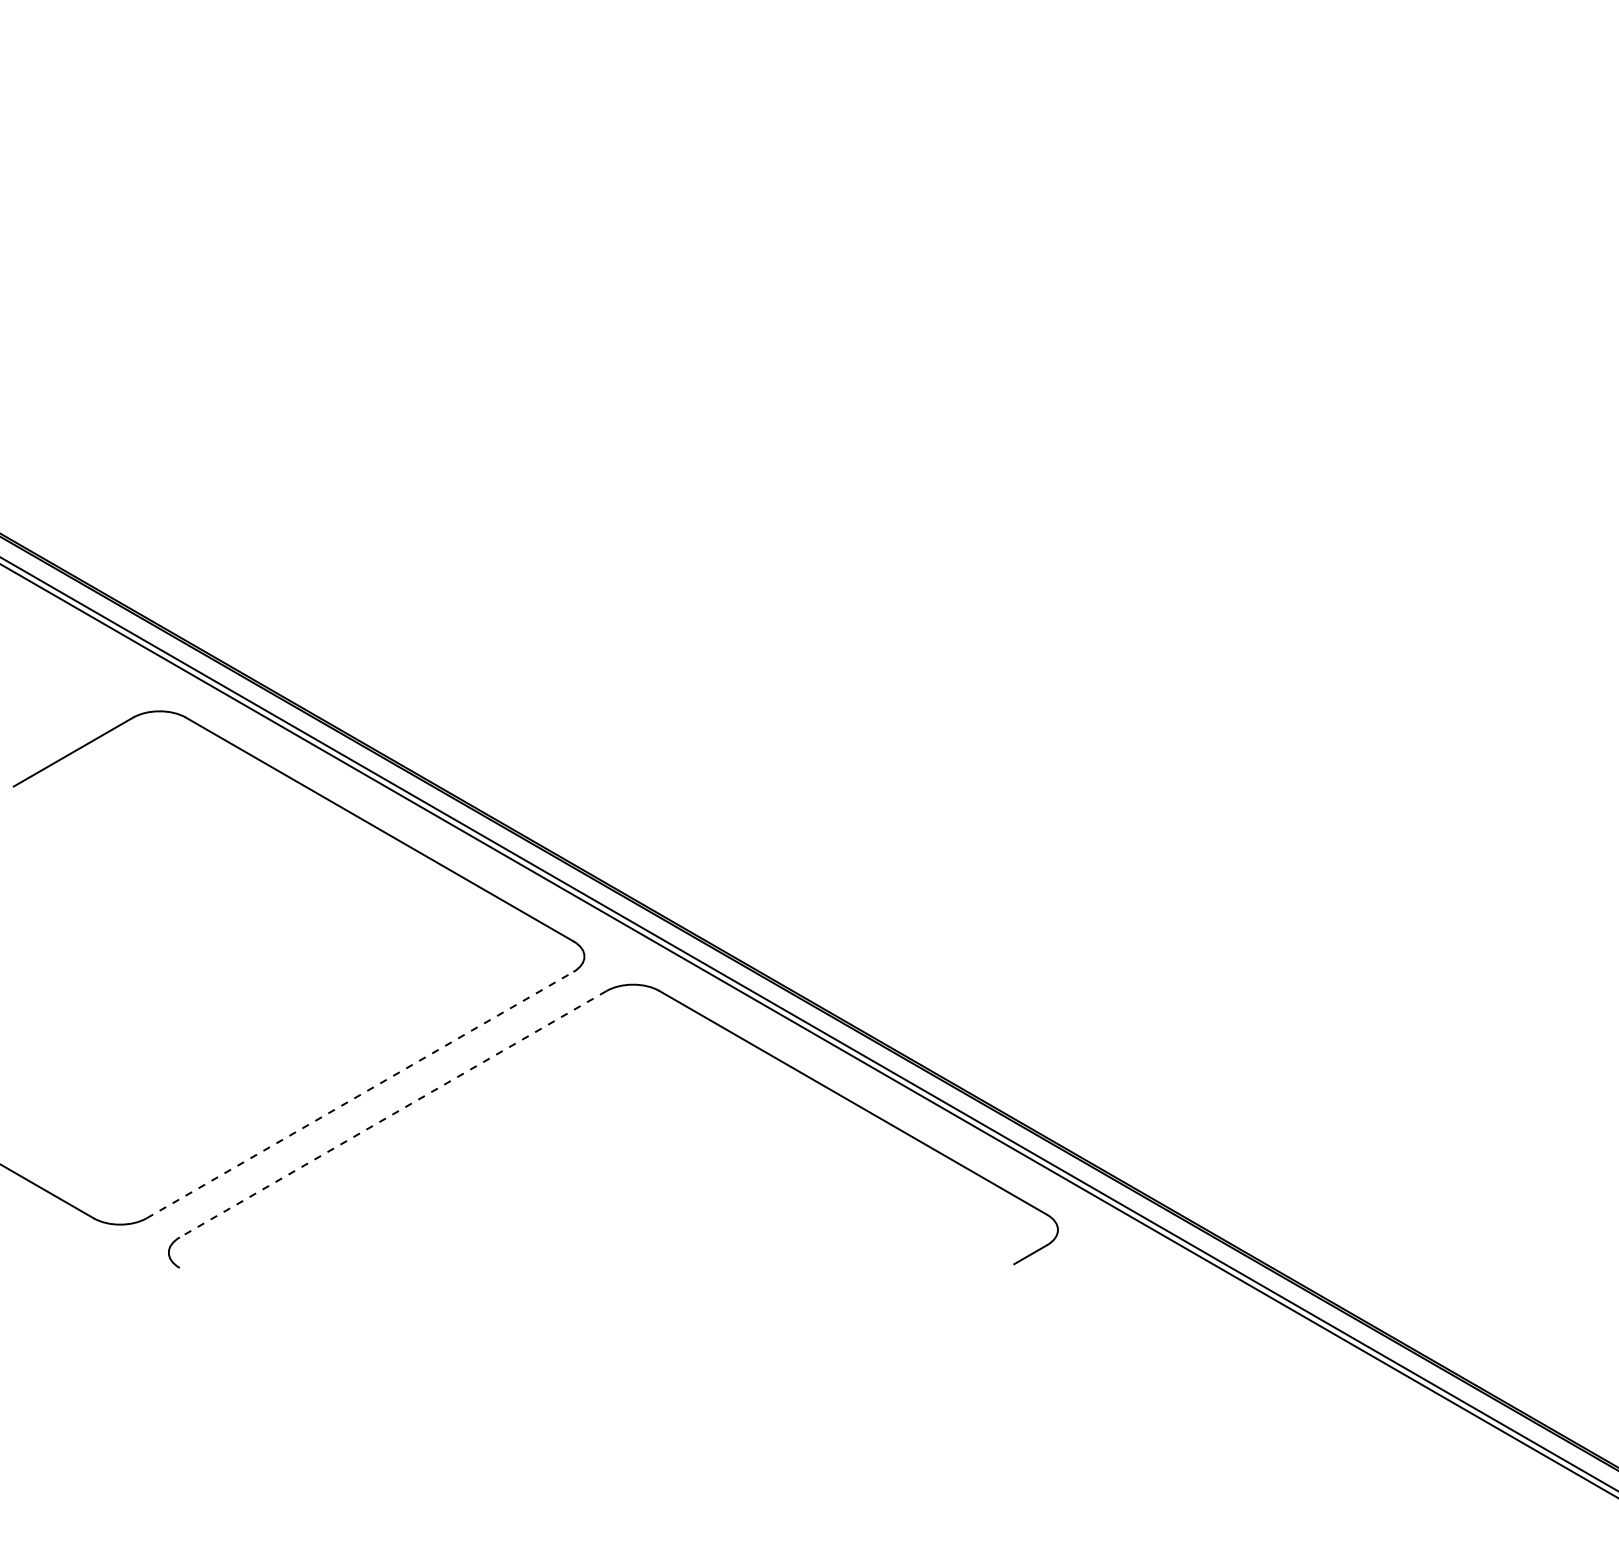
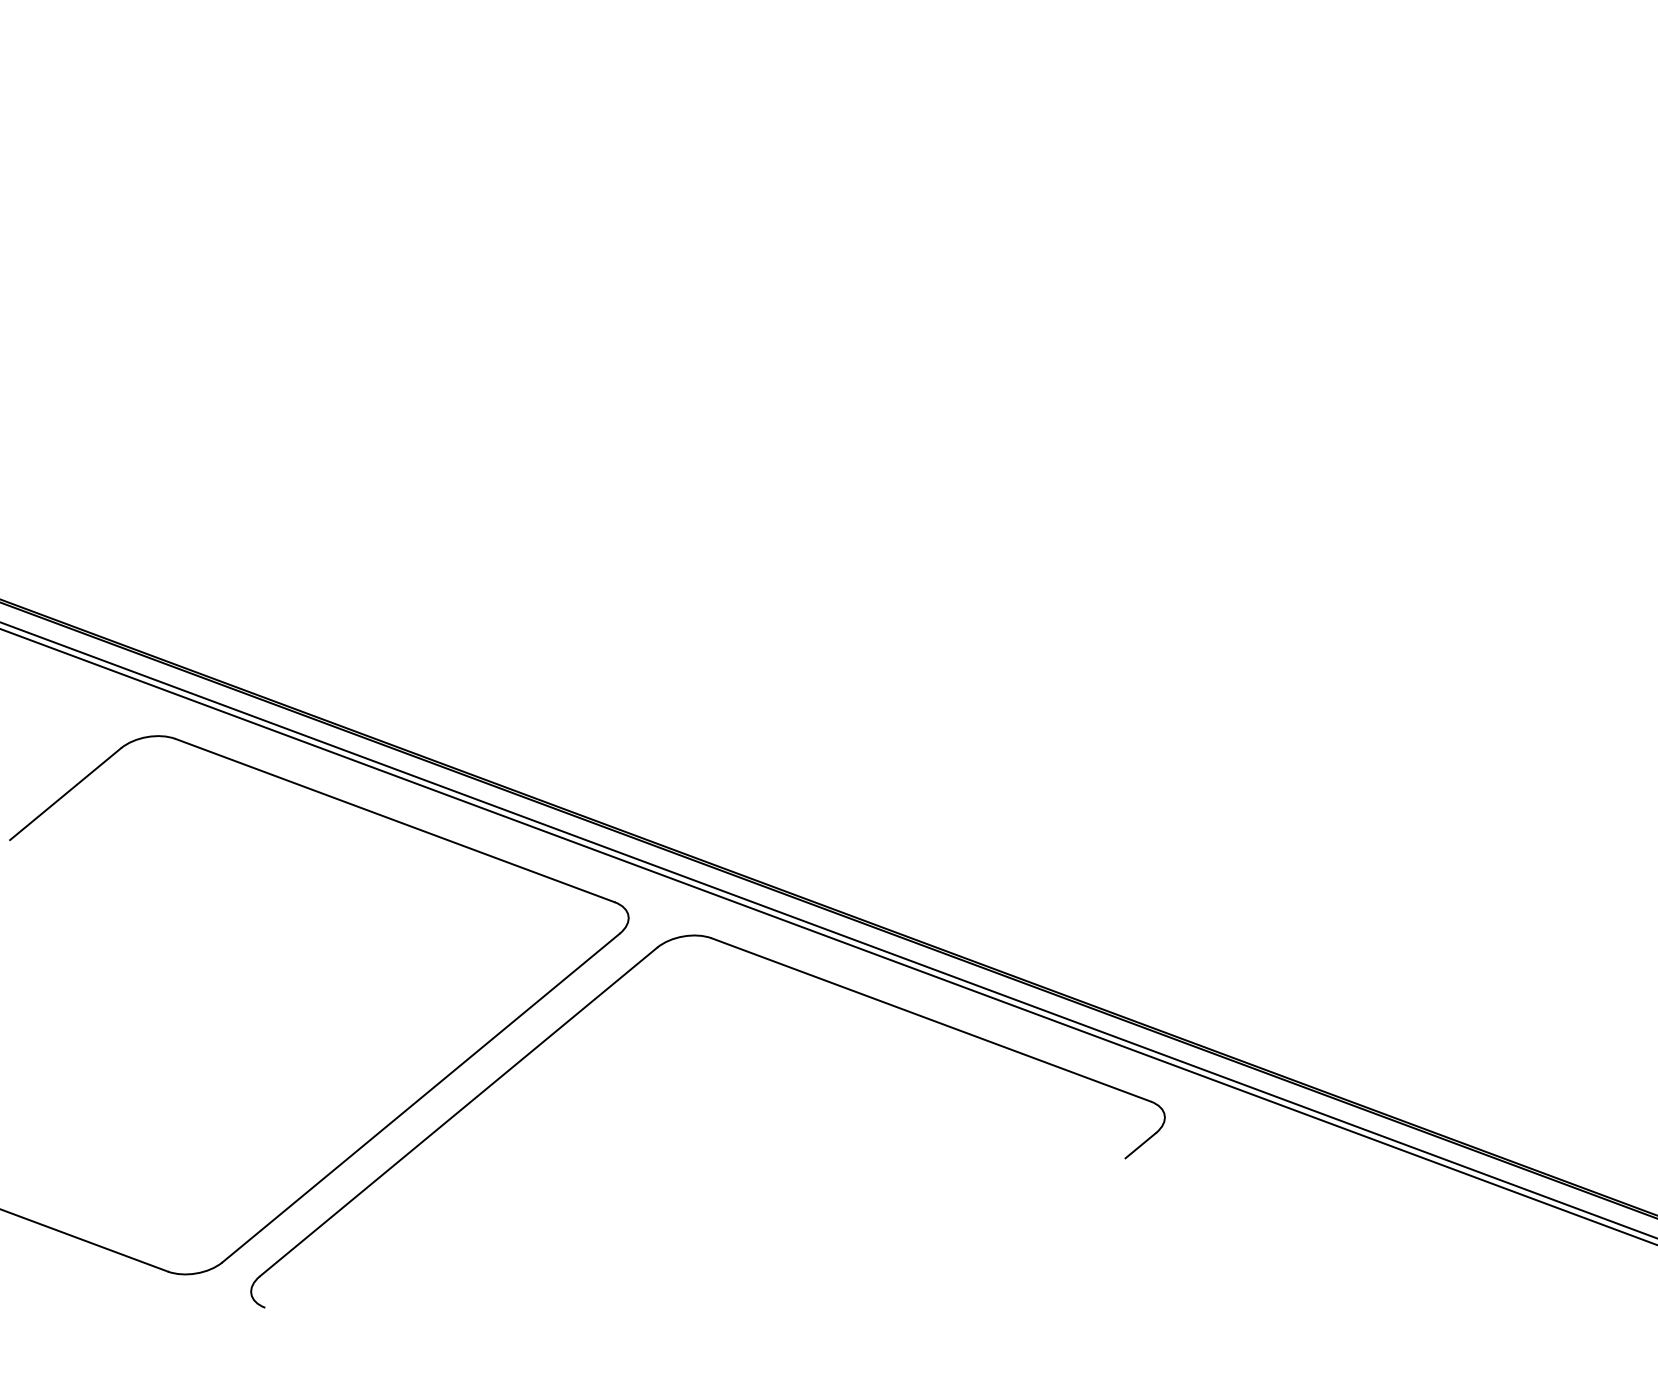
line: (360, 1094) -> (421, 1097), dashed -> solid
line: (392, 1114) -> (458, 1112), dashed -> solid

